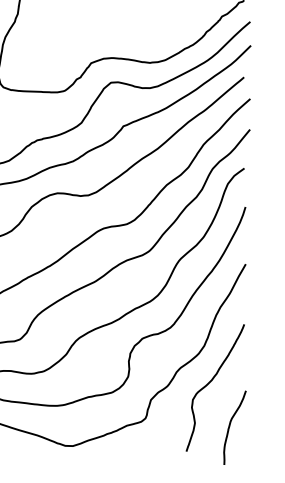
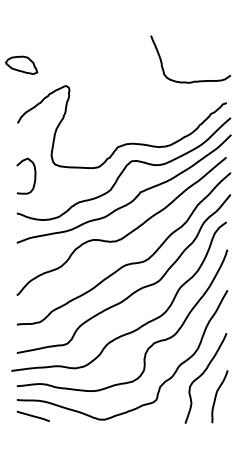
curve: (231, 424) -> (217, 394), moved

